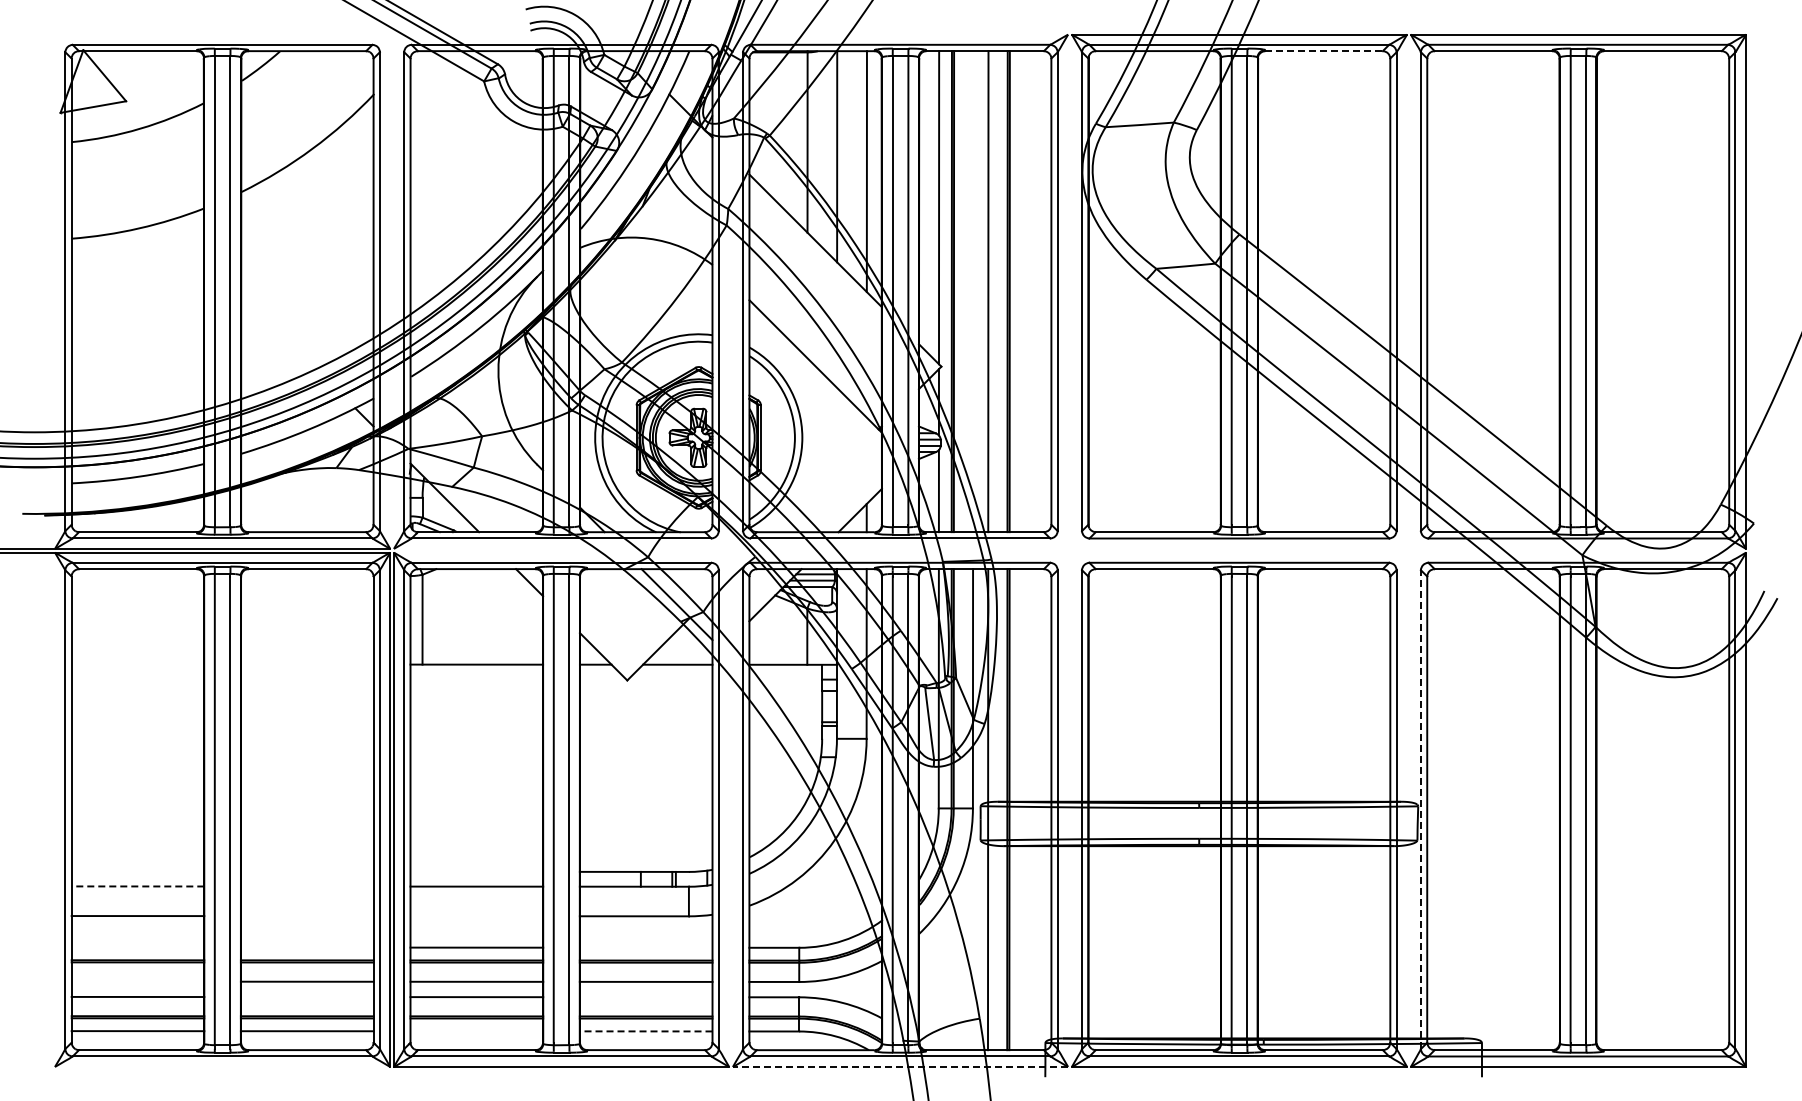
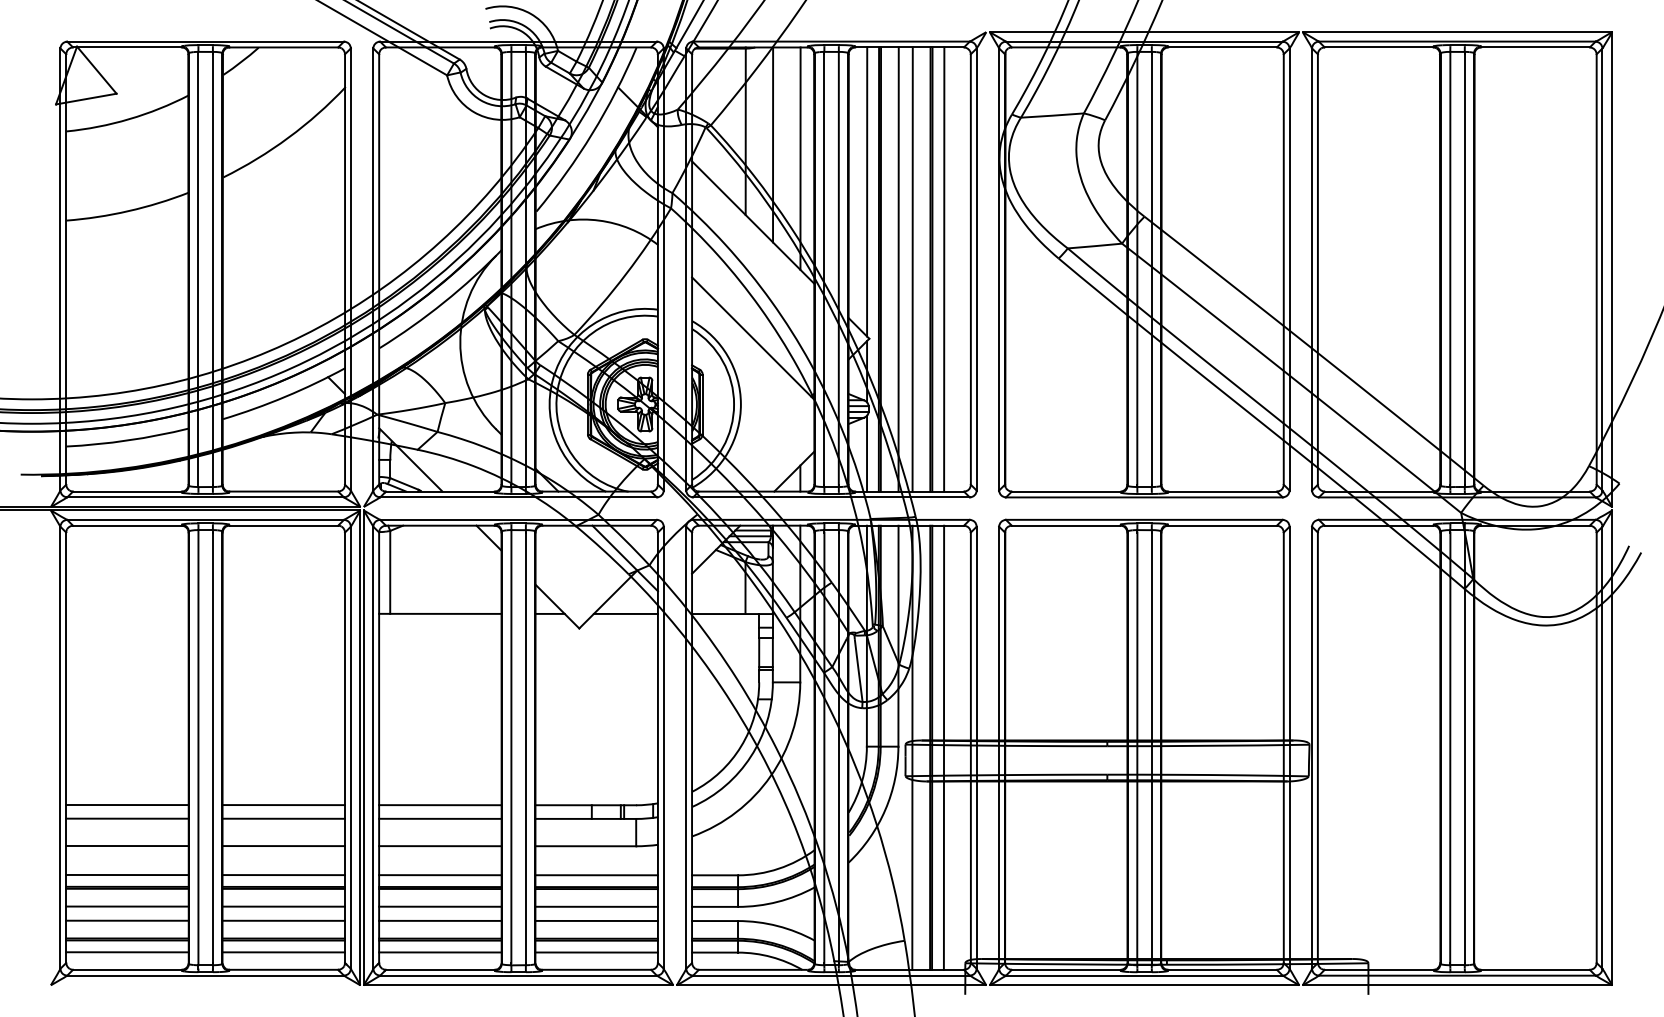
line: (1324, 51) -> (1223, 47), dashed -> solid
line: (973, 291) -> (898, 269), added
line: (1022, 291) -> (944, 269), added
line: (1022, 809) -> (944, 747), added
line: (1420, 809) -> (1311, 747), dashed -> solid
line: (137, 871) -> (127, 804), added
line: (306, 871) -> (283, 804), added
line: (476, 871) -> (440, 804), added
line: (137, 886) -> (127, 818), dashed -> solid
line: (306, 886) -> (283, 818), added
line: (306, 916) -> (283, 846), added
line: (476, 916) -> (440, 846), added
line: (137, 947) -> (127, 875), added
line: (306, 947) -> (283, 875), added
line: (645, 947) -> (596, 875), added
line: (137, 981) -> (127, 906), added
line: (306, 997) -> (283, 921), added
line: (645, 997) -> (596, 921), added
line: (476, 1031) -> (440, 952), added
line: (645, 1031) -> (596, 952), dashed -> solid
line: (900, 1066) -> (831, 984), dashed -> solid

